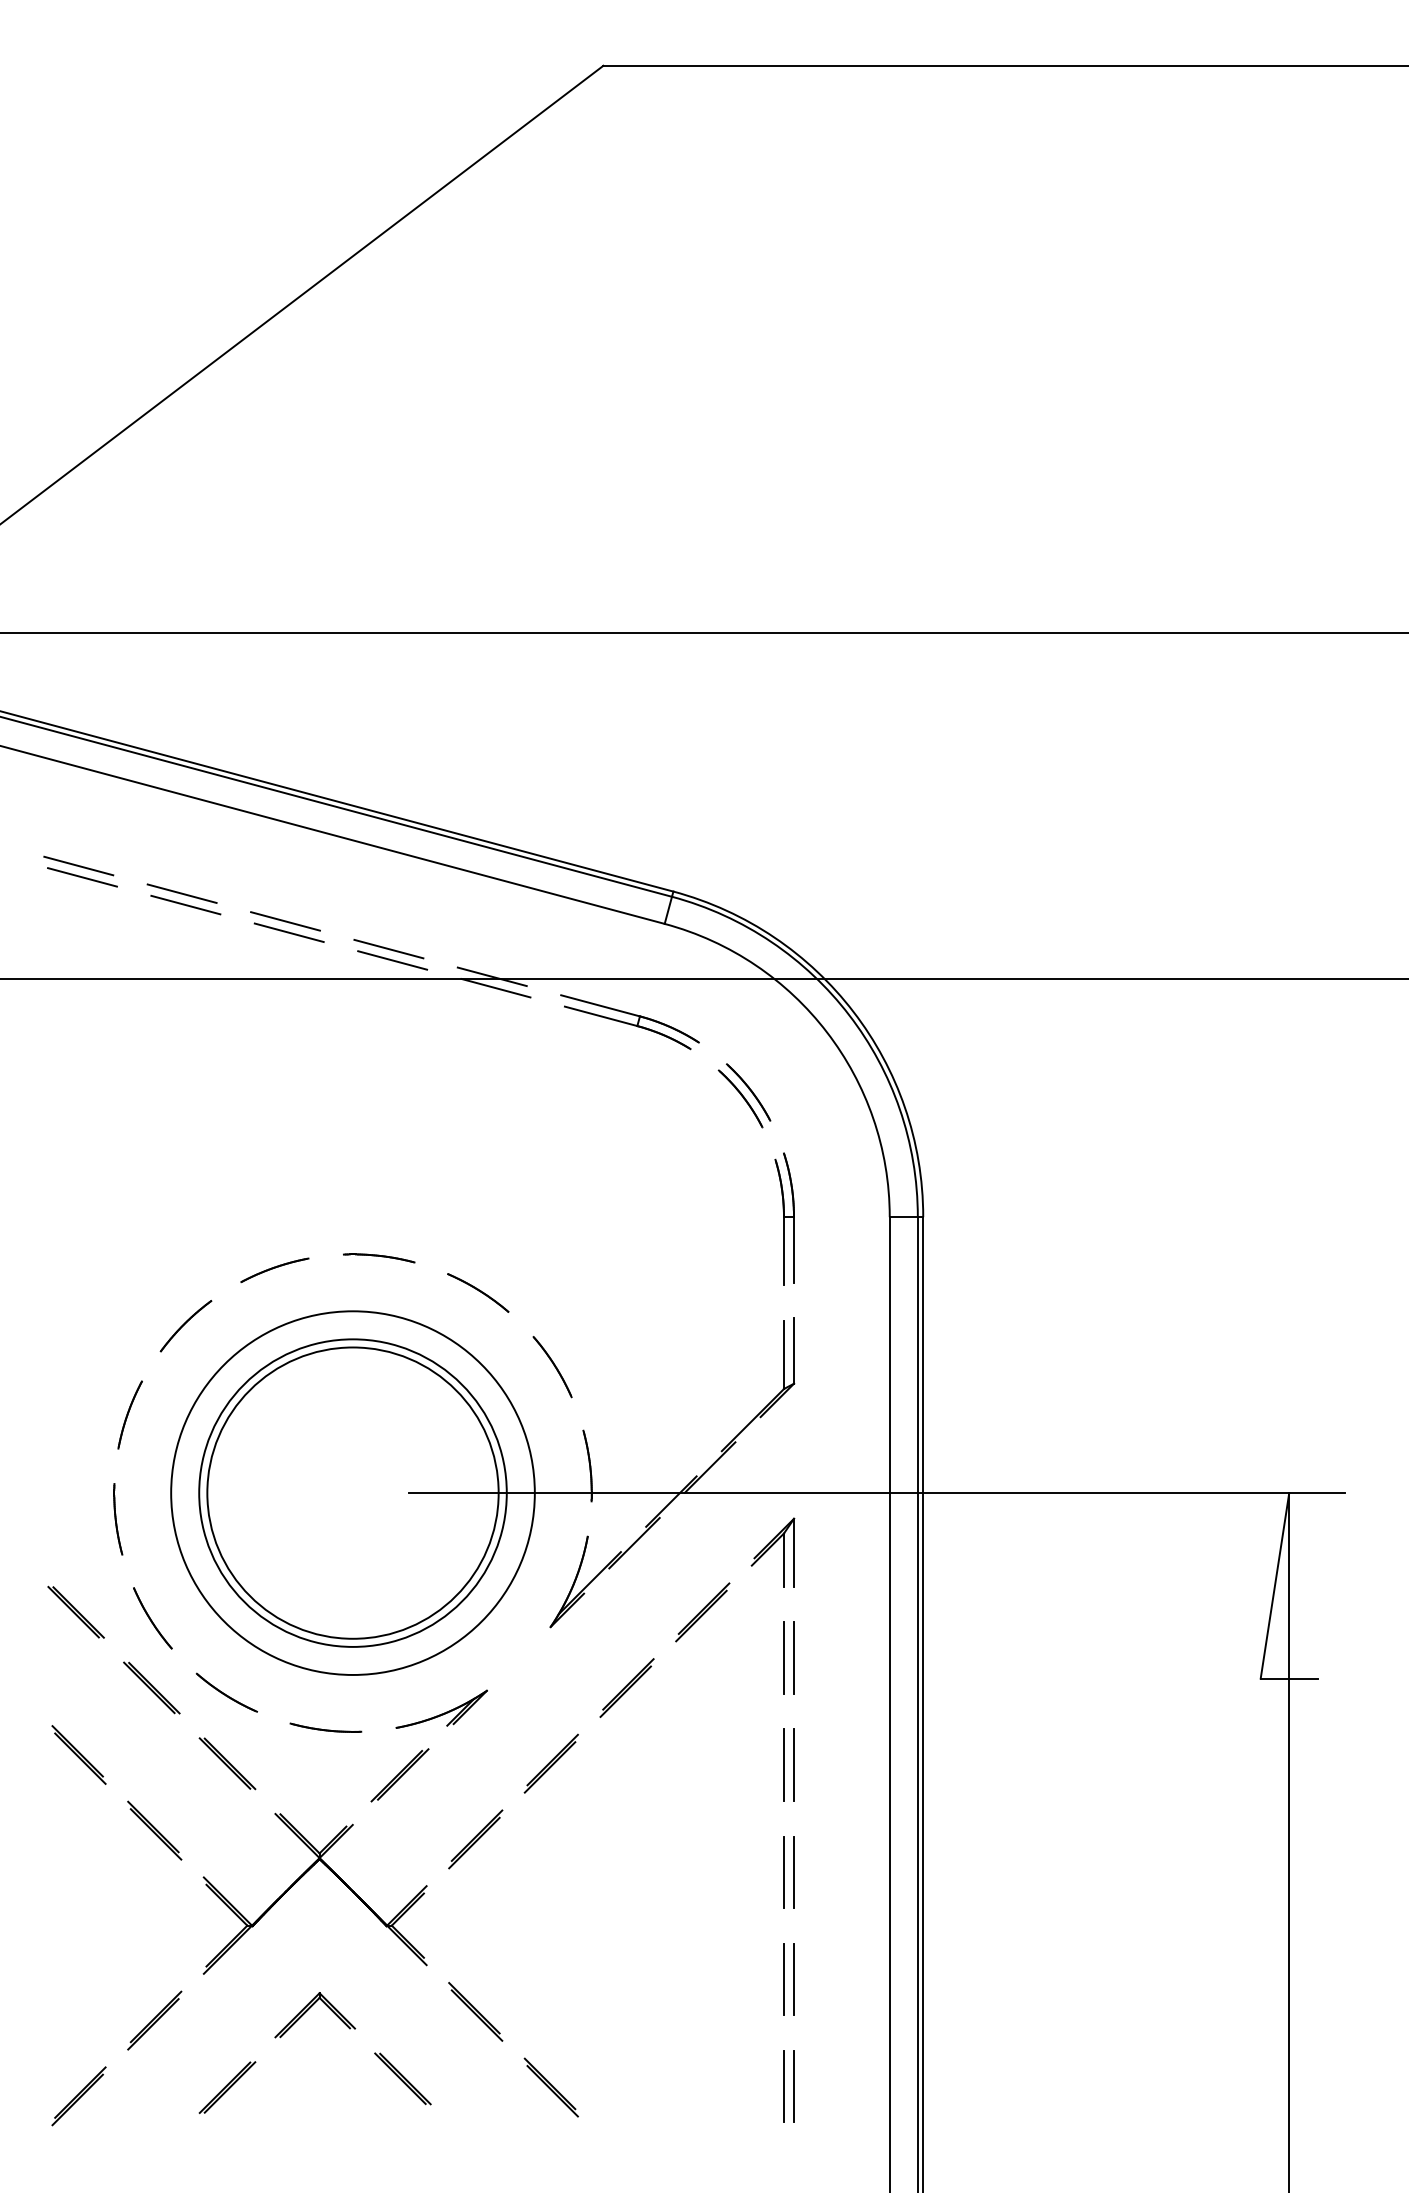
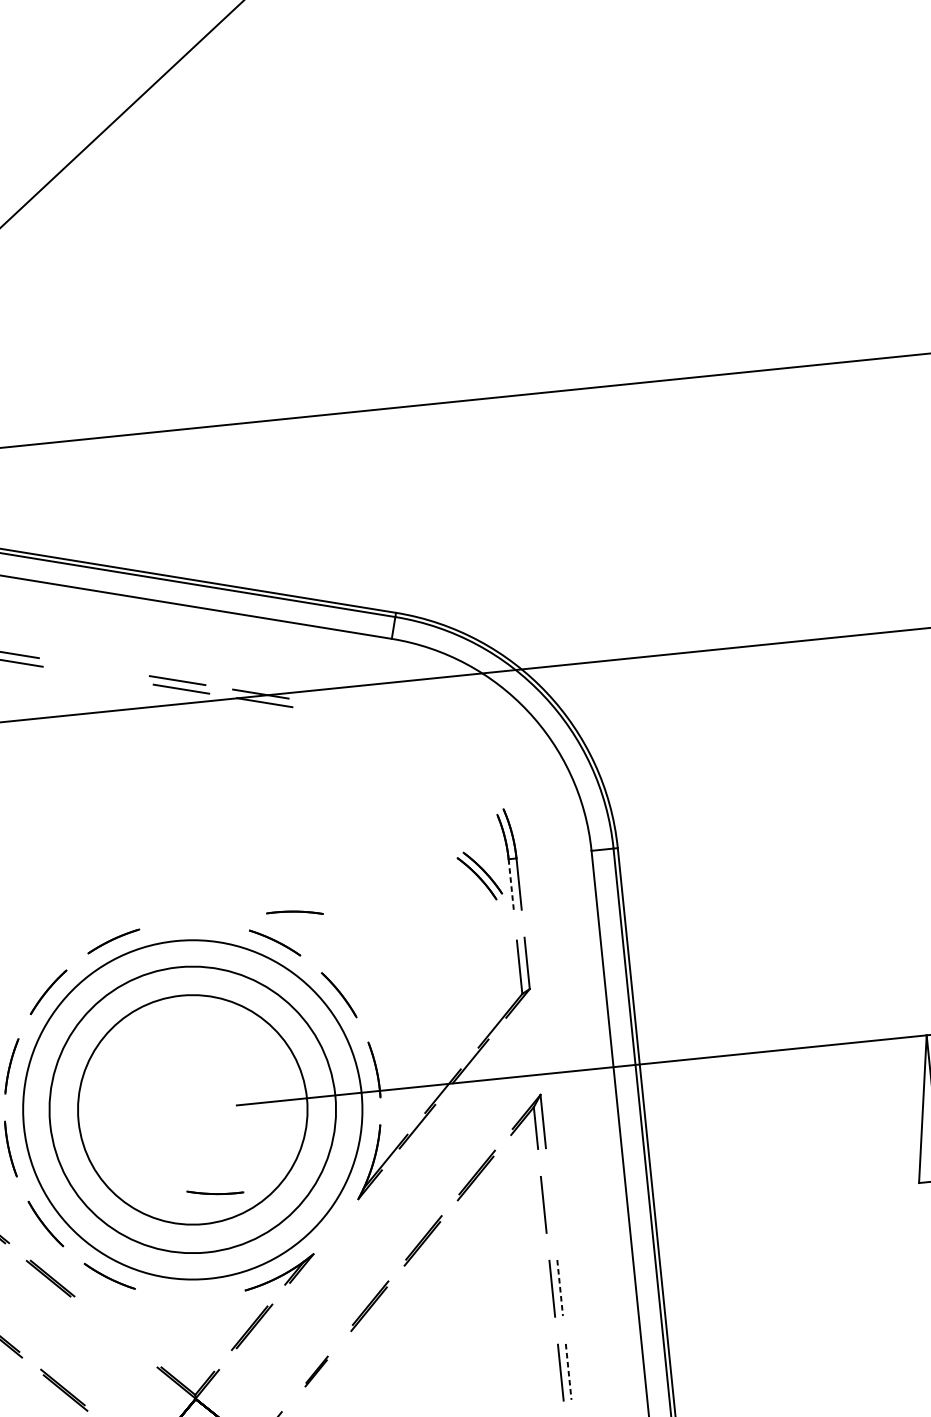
line: (285, 921) -> (94, 667), removed
line: (288, 932) -> (97, 675), removed
part: (629, 1022) -> (372, 718), removed
part: (744, 1095) -> (479, 875), moved
line: (784, 1251) -> (511, 886), solid -> dashed
part: (379, 1258) -> (295, 913), moved
circle: (352, 1492) -> (192, 1109), size x1.4
line: (794, 1657) -> (551, 1203), removed
part: (325, 1727) -> (214, 1191), moved
part: (227, 1763) -> (115, 1331), removed
line: (794, 1765) -> (560, 1288), solid -> dashed
part: (475, 1839) -> (316, 1371), size x0.6
line: (794, 1872) -> (569, 1372), solid -> dashed

